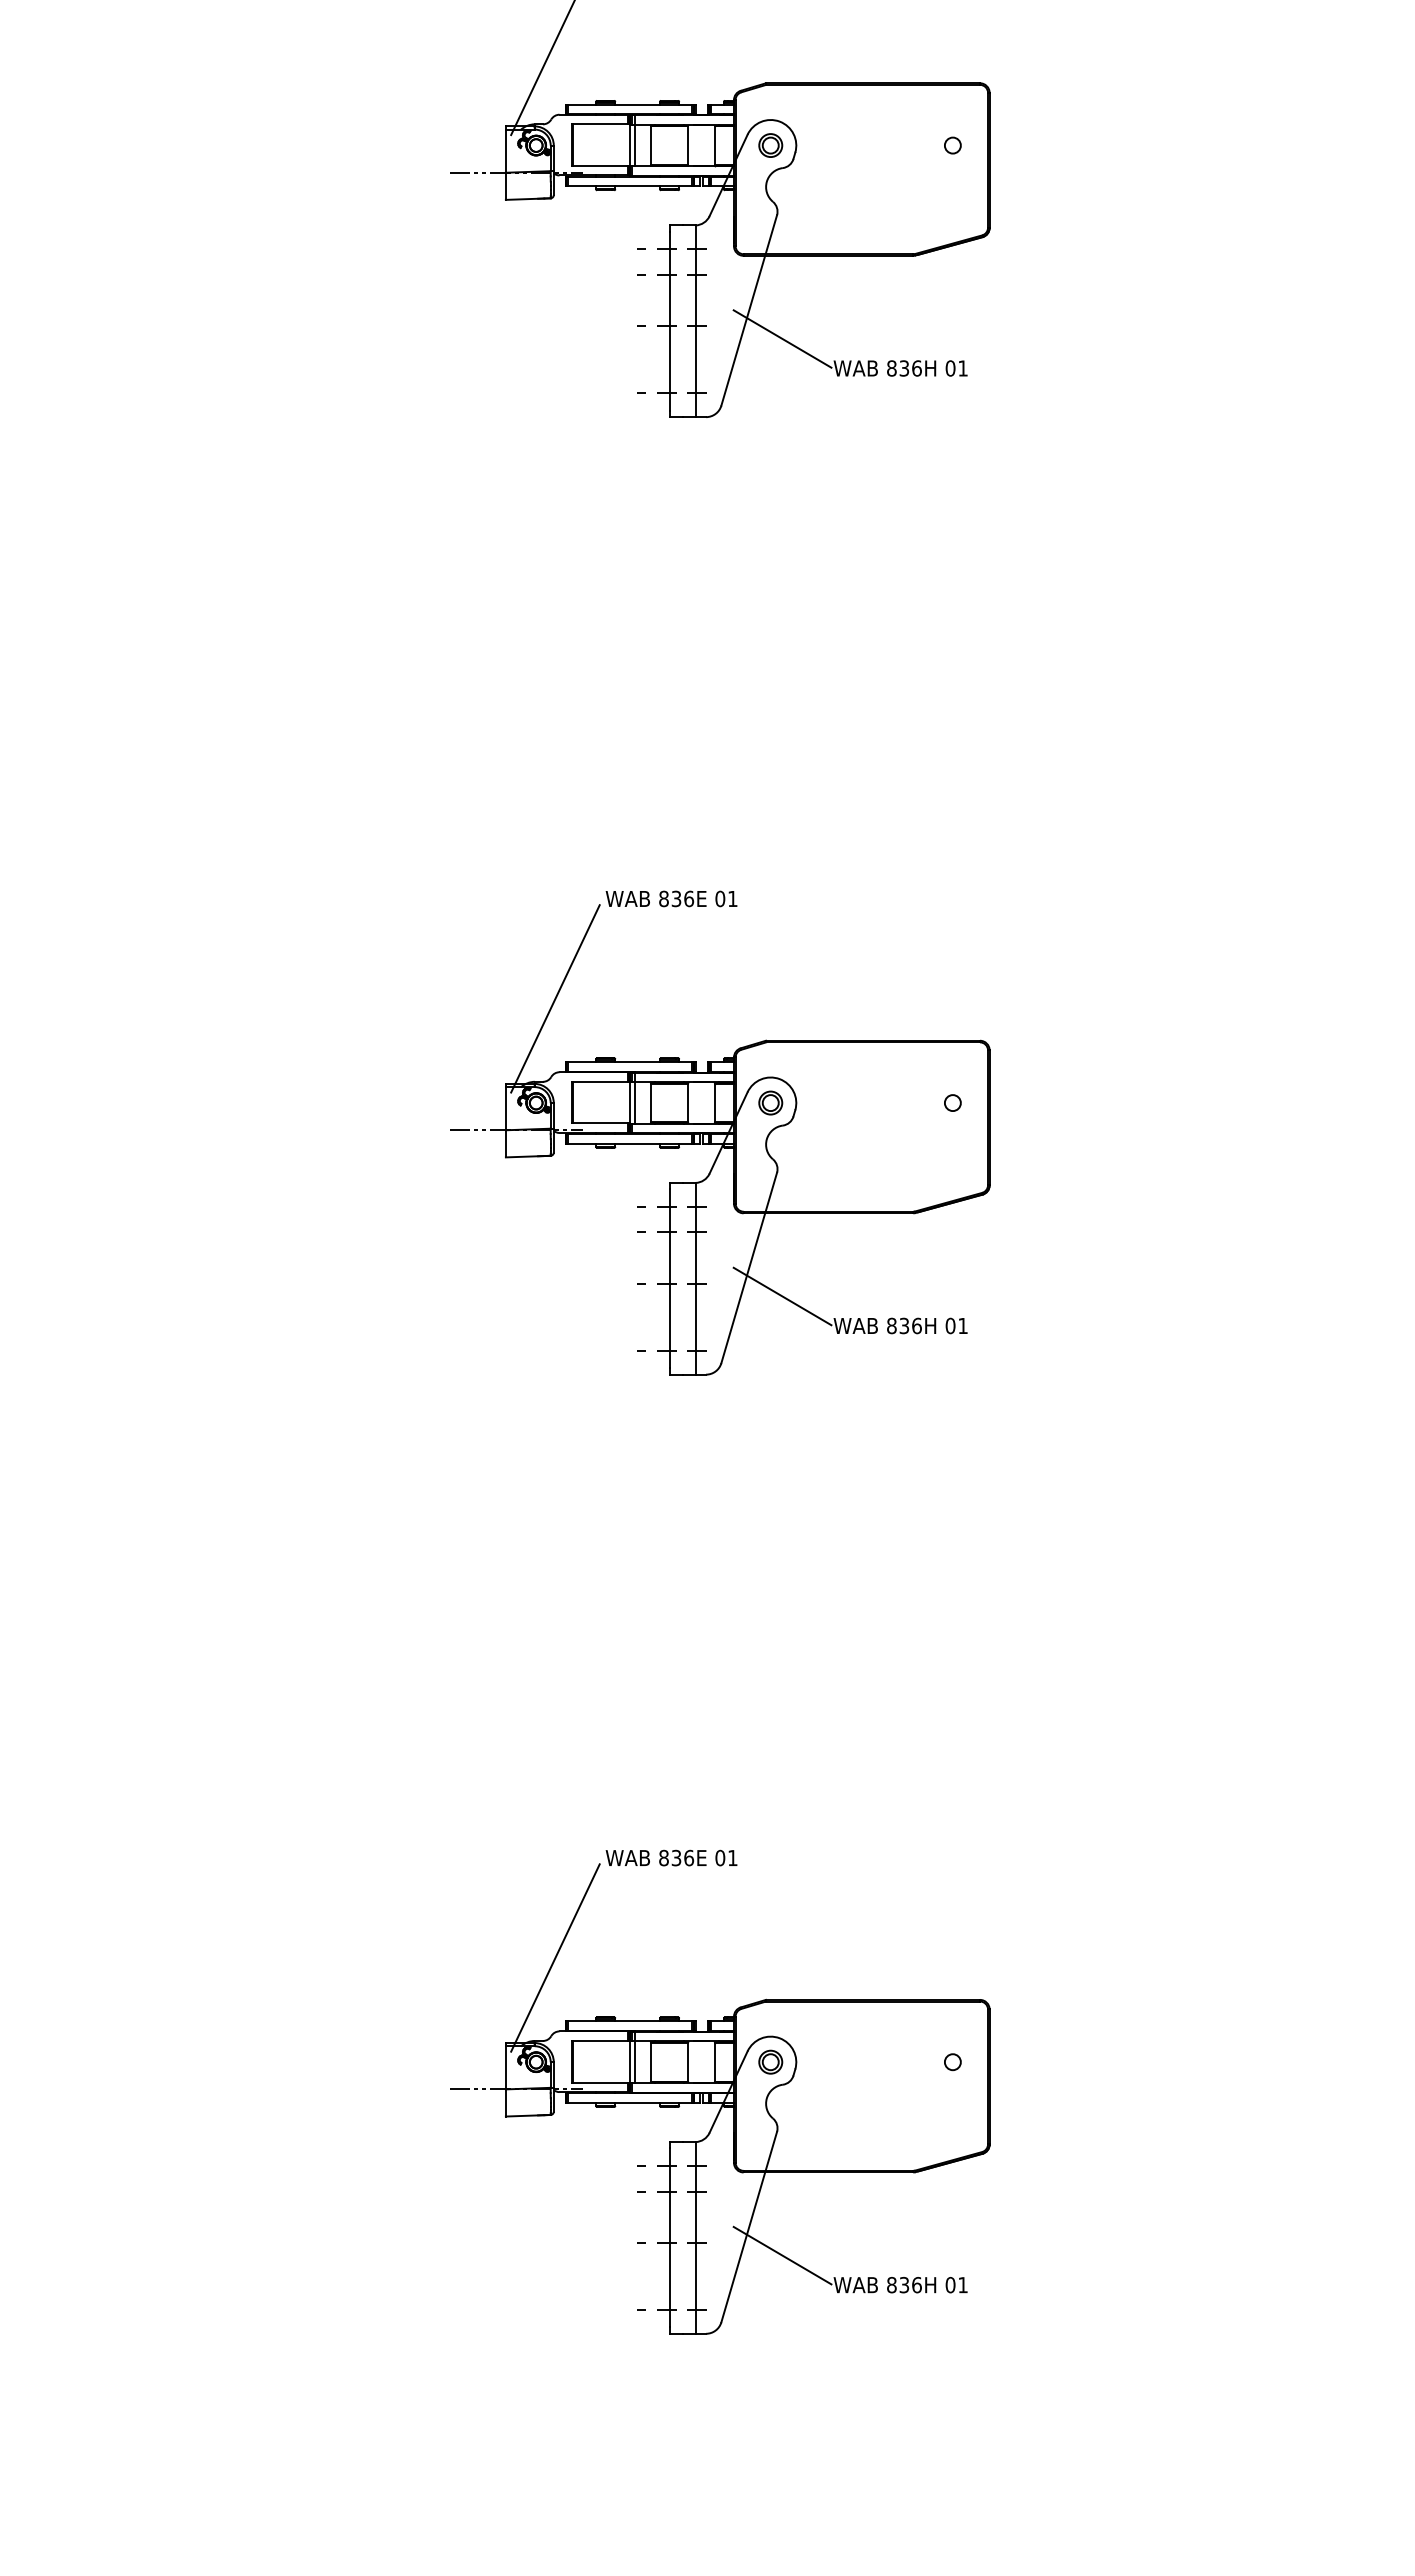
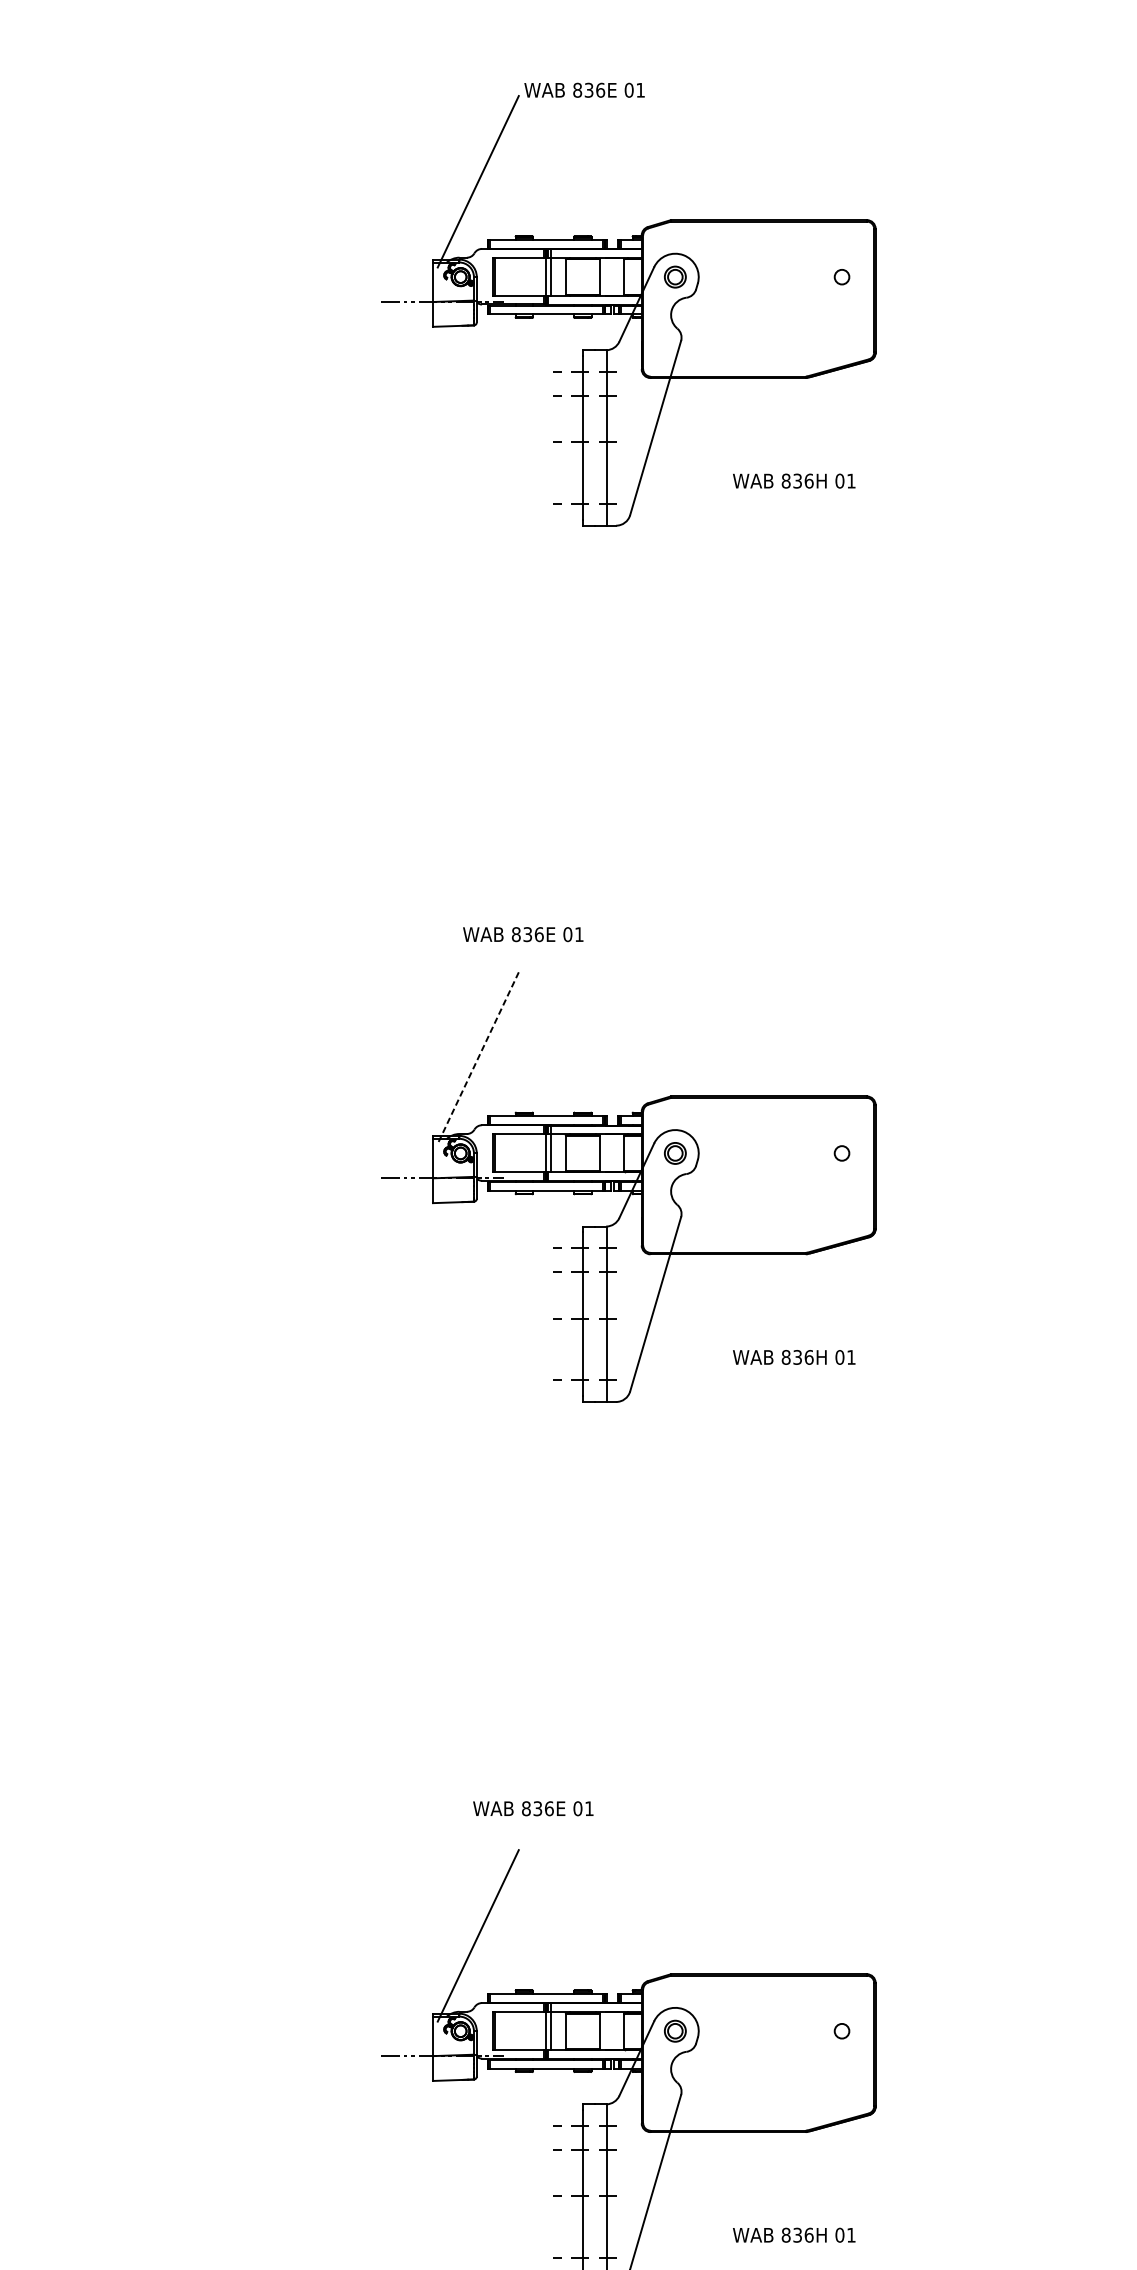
line: (782, 338) -> (686, 453), removed
text: (671, 898) -> (523, 934), moved
line: (555, 998) -> (478, 1057), solid -> dashed
line: (782, 1296) -> (686, 1330), removed
text: (671, 1857) -> (533, 1808), moved
line: (782, 2255) -> (686, 2208), removed

